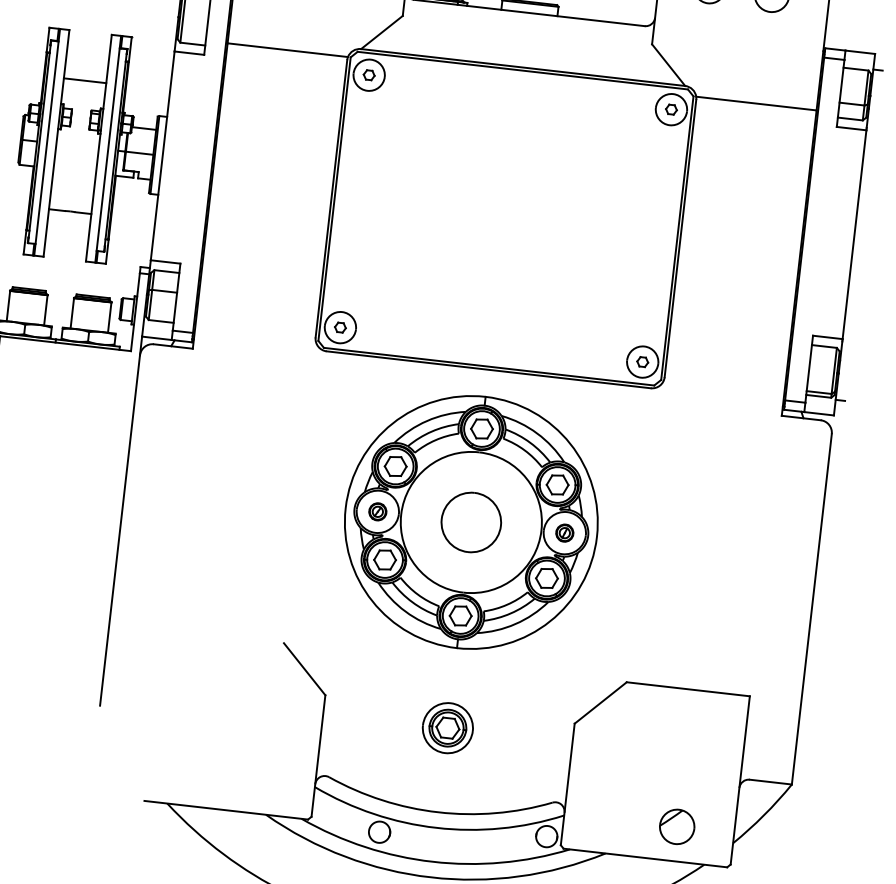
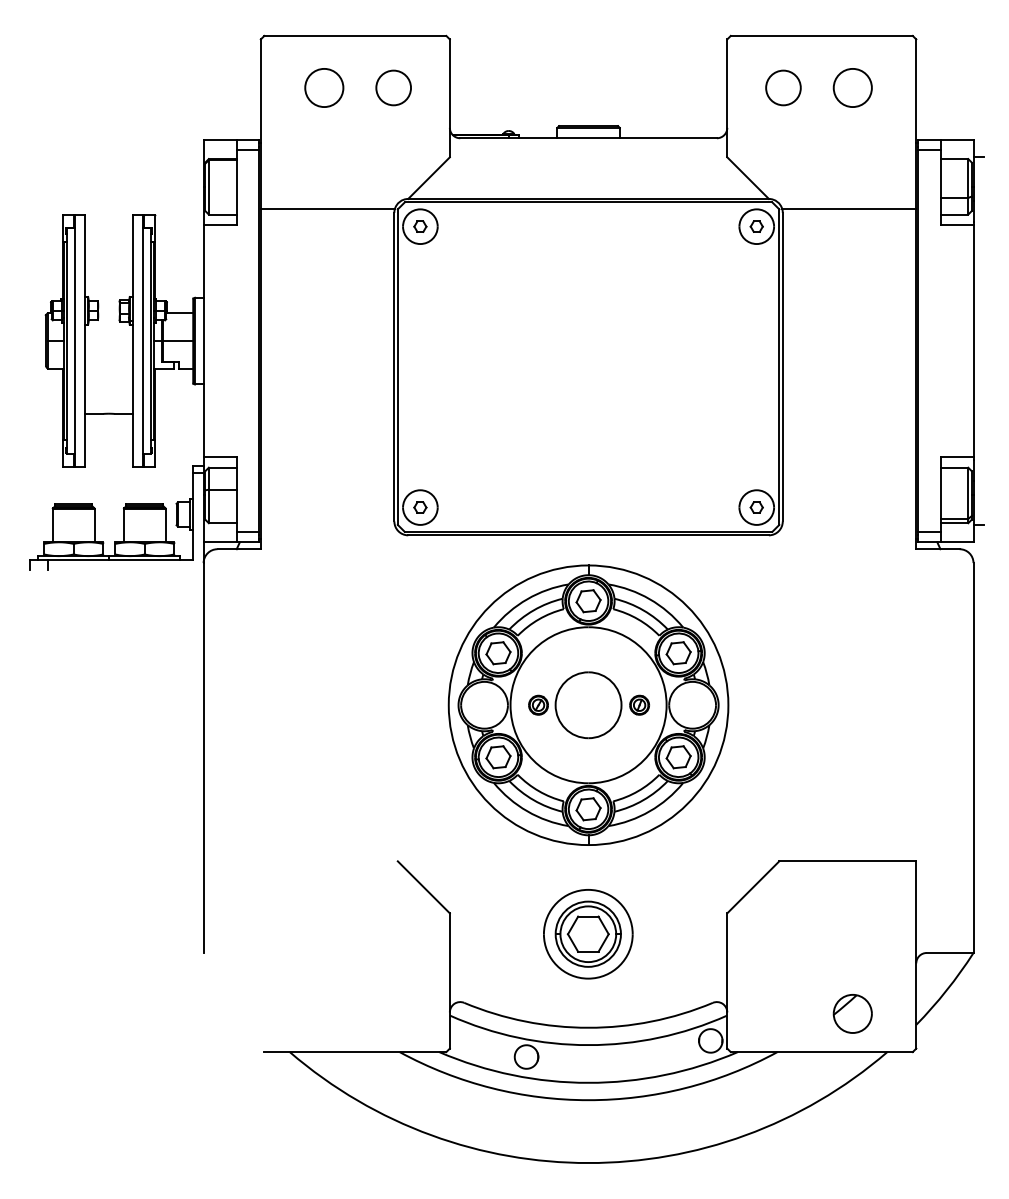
line: (84, 80) -> (108, 268), removed
part: (377, 511) -> (538, 704), moved
part: (564, 532) -> (639, 704), moved
part: (447, 727) -> (588, 933), size x1.6

